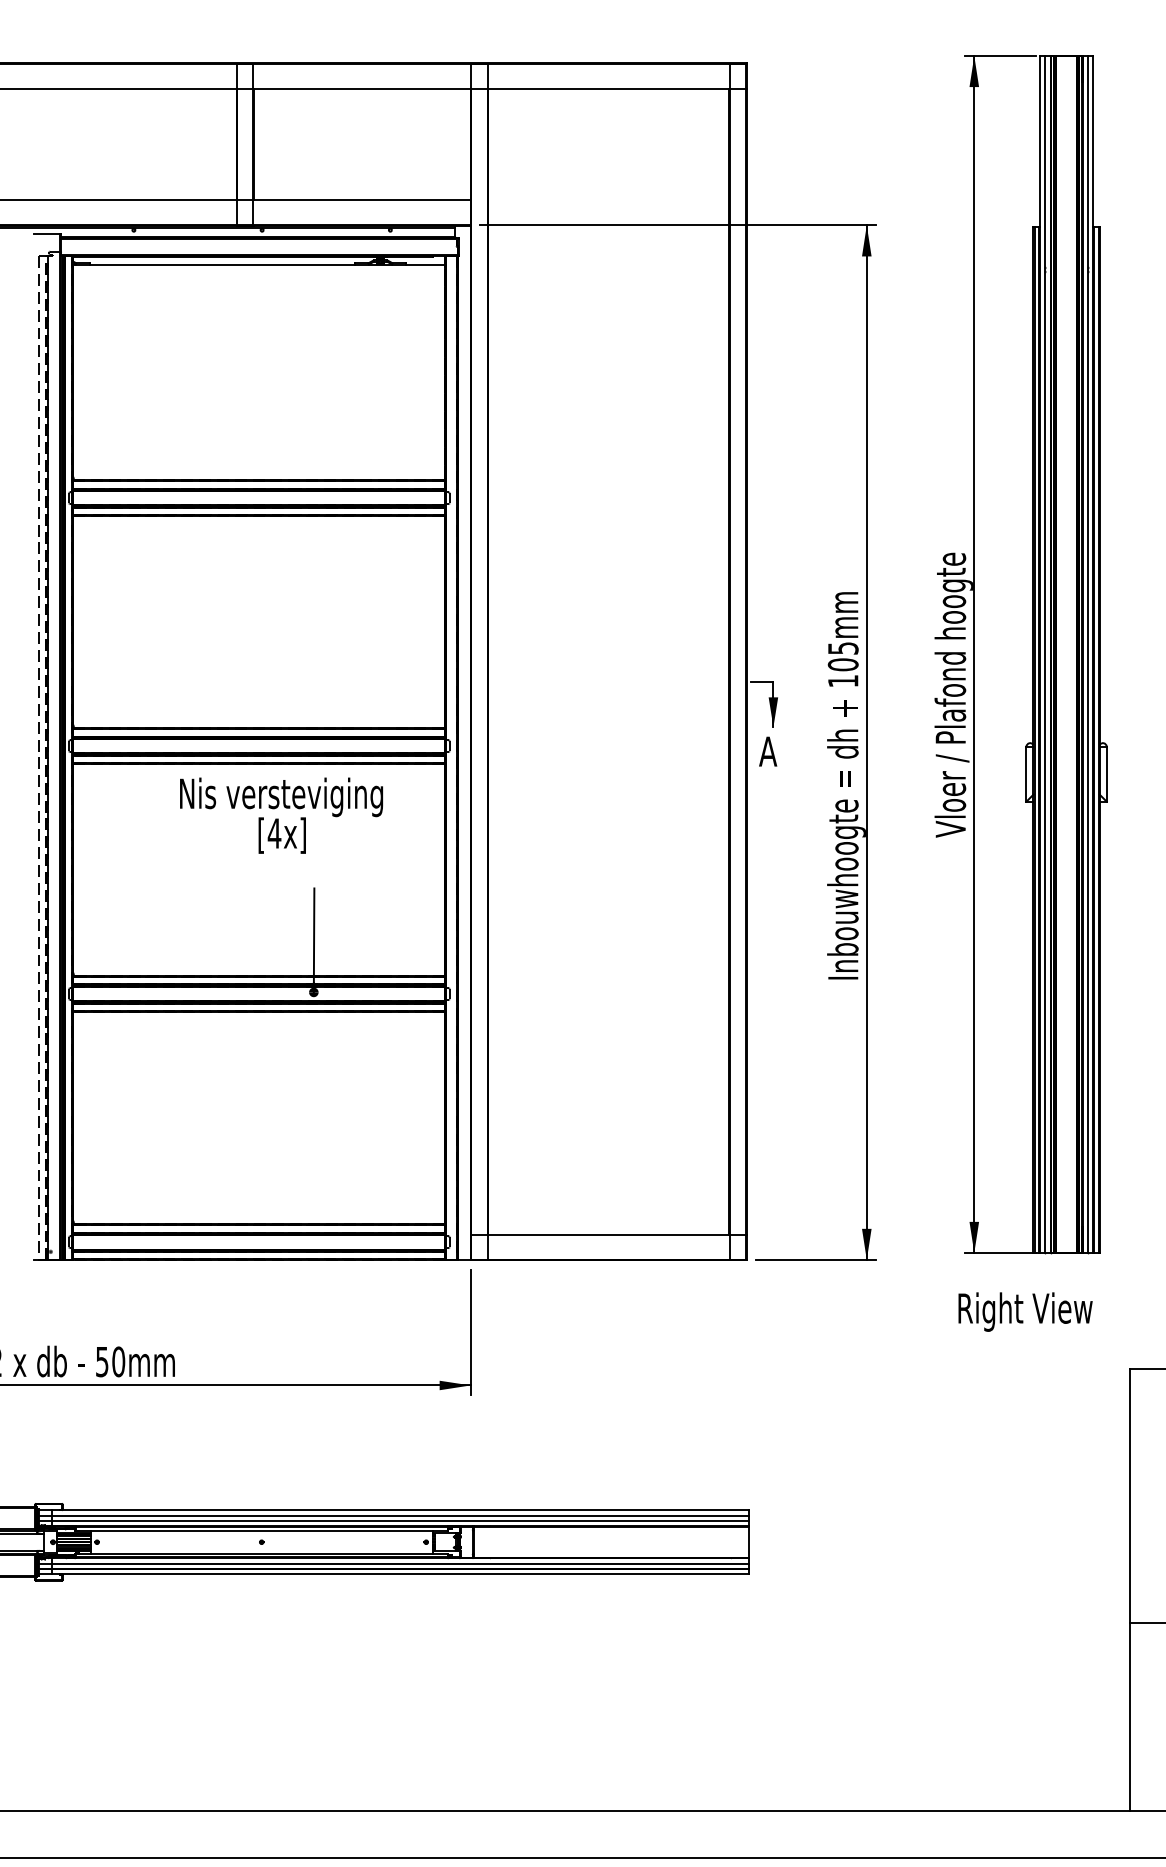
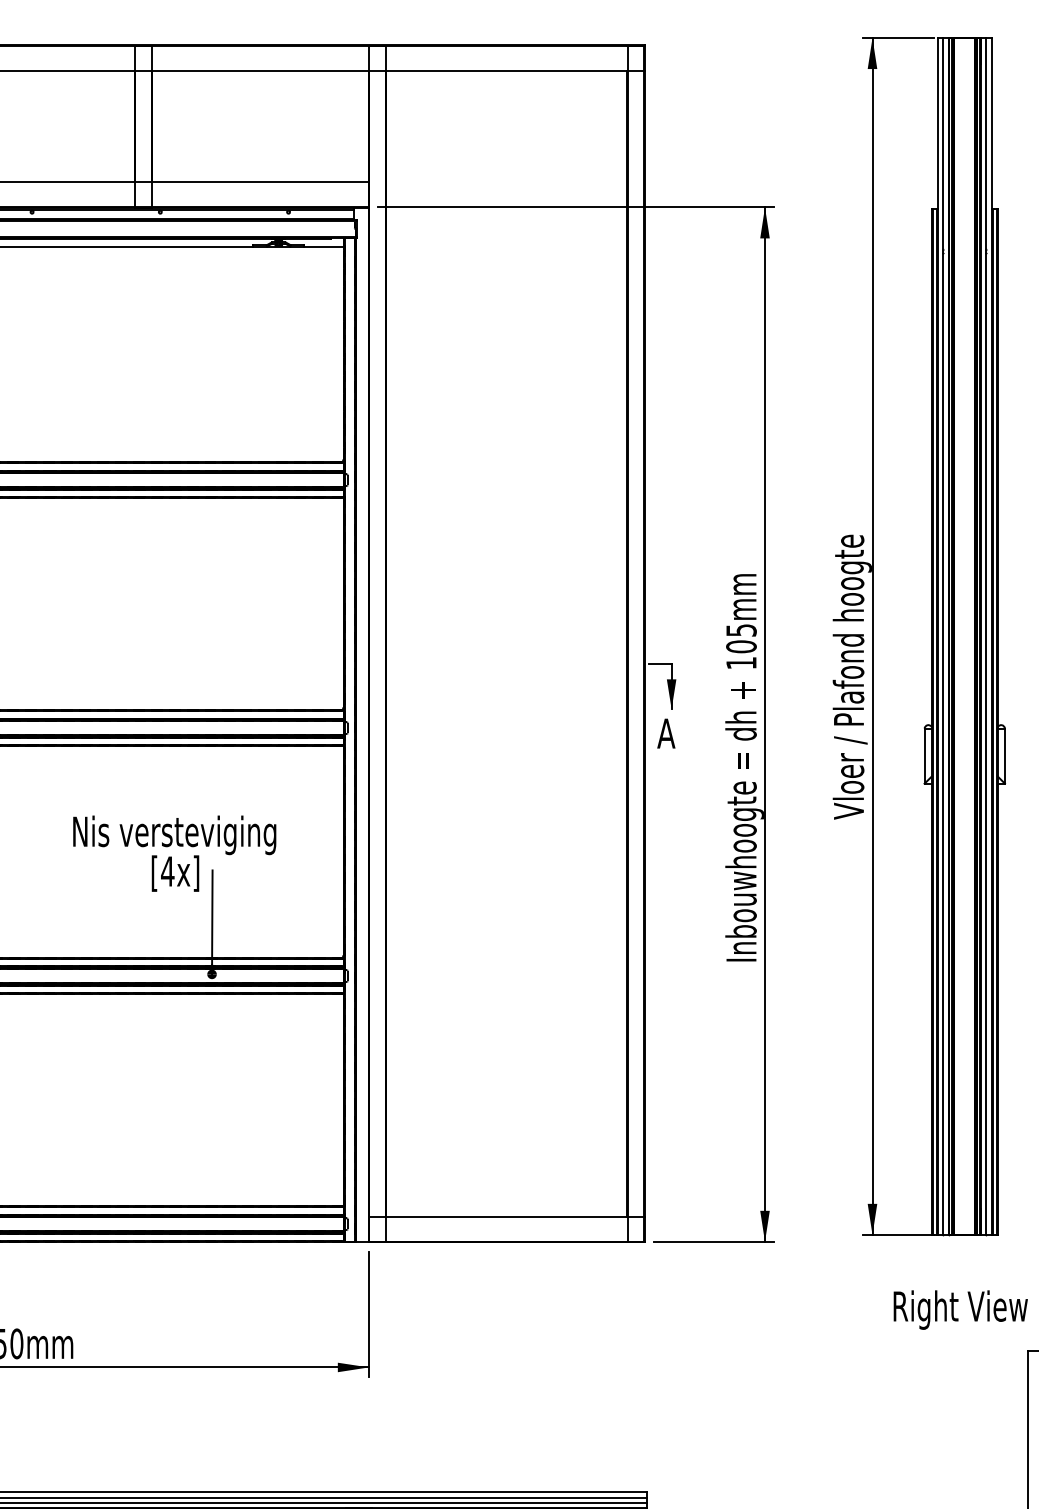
text: (281, 815) -> (174, 853), moved
text: (1025, 1311) -> (960, 1309), moved

